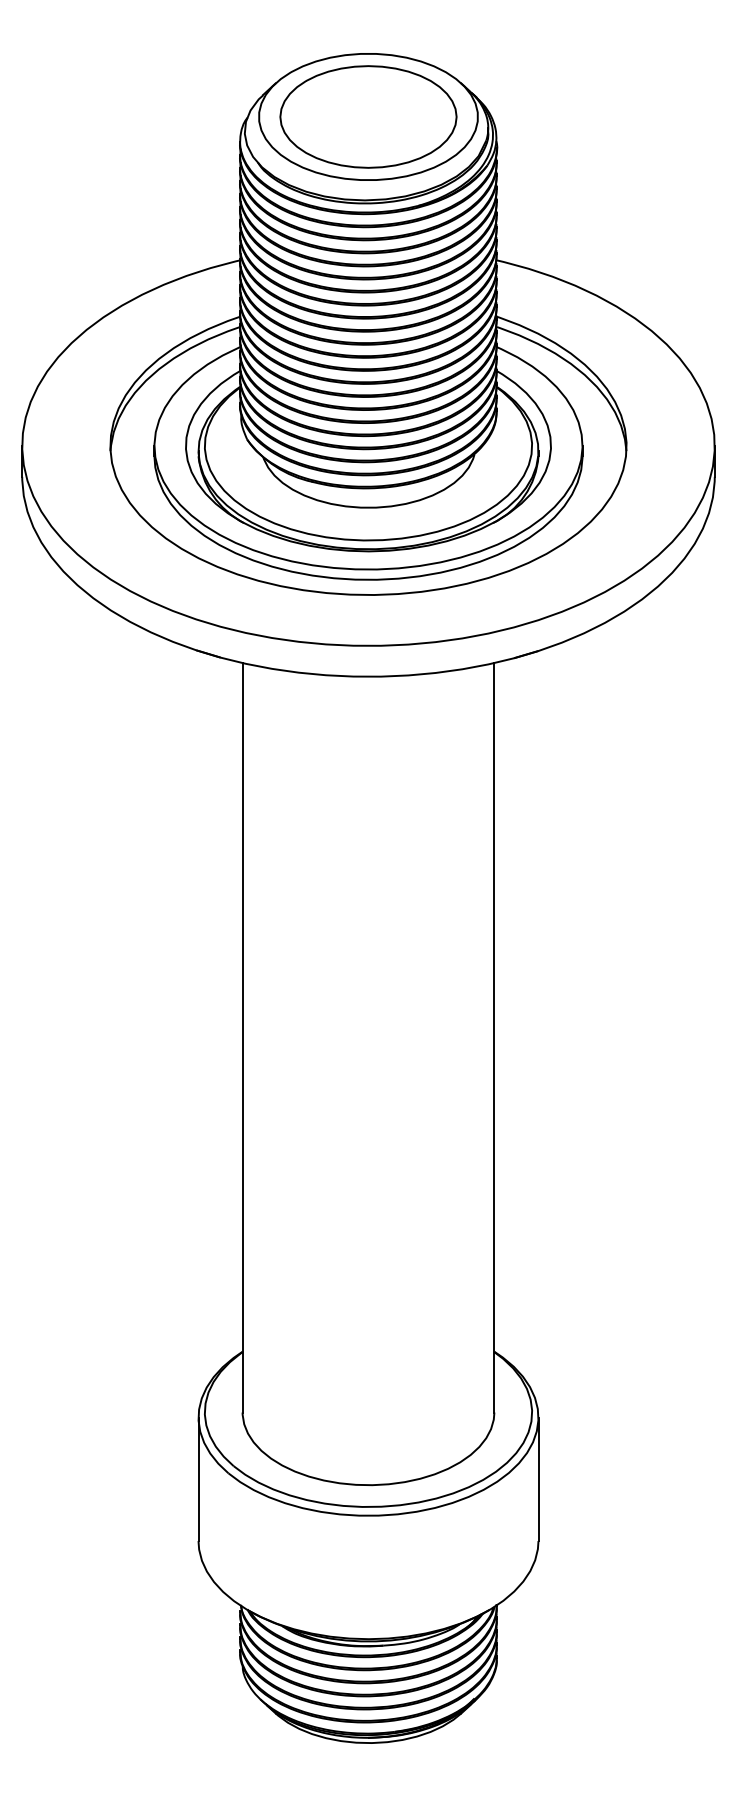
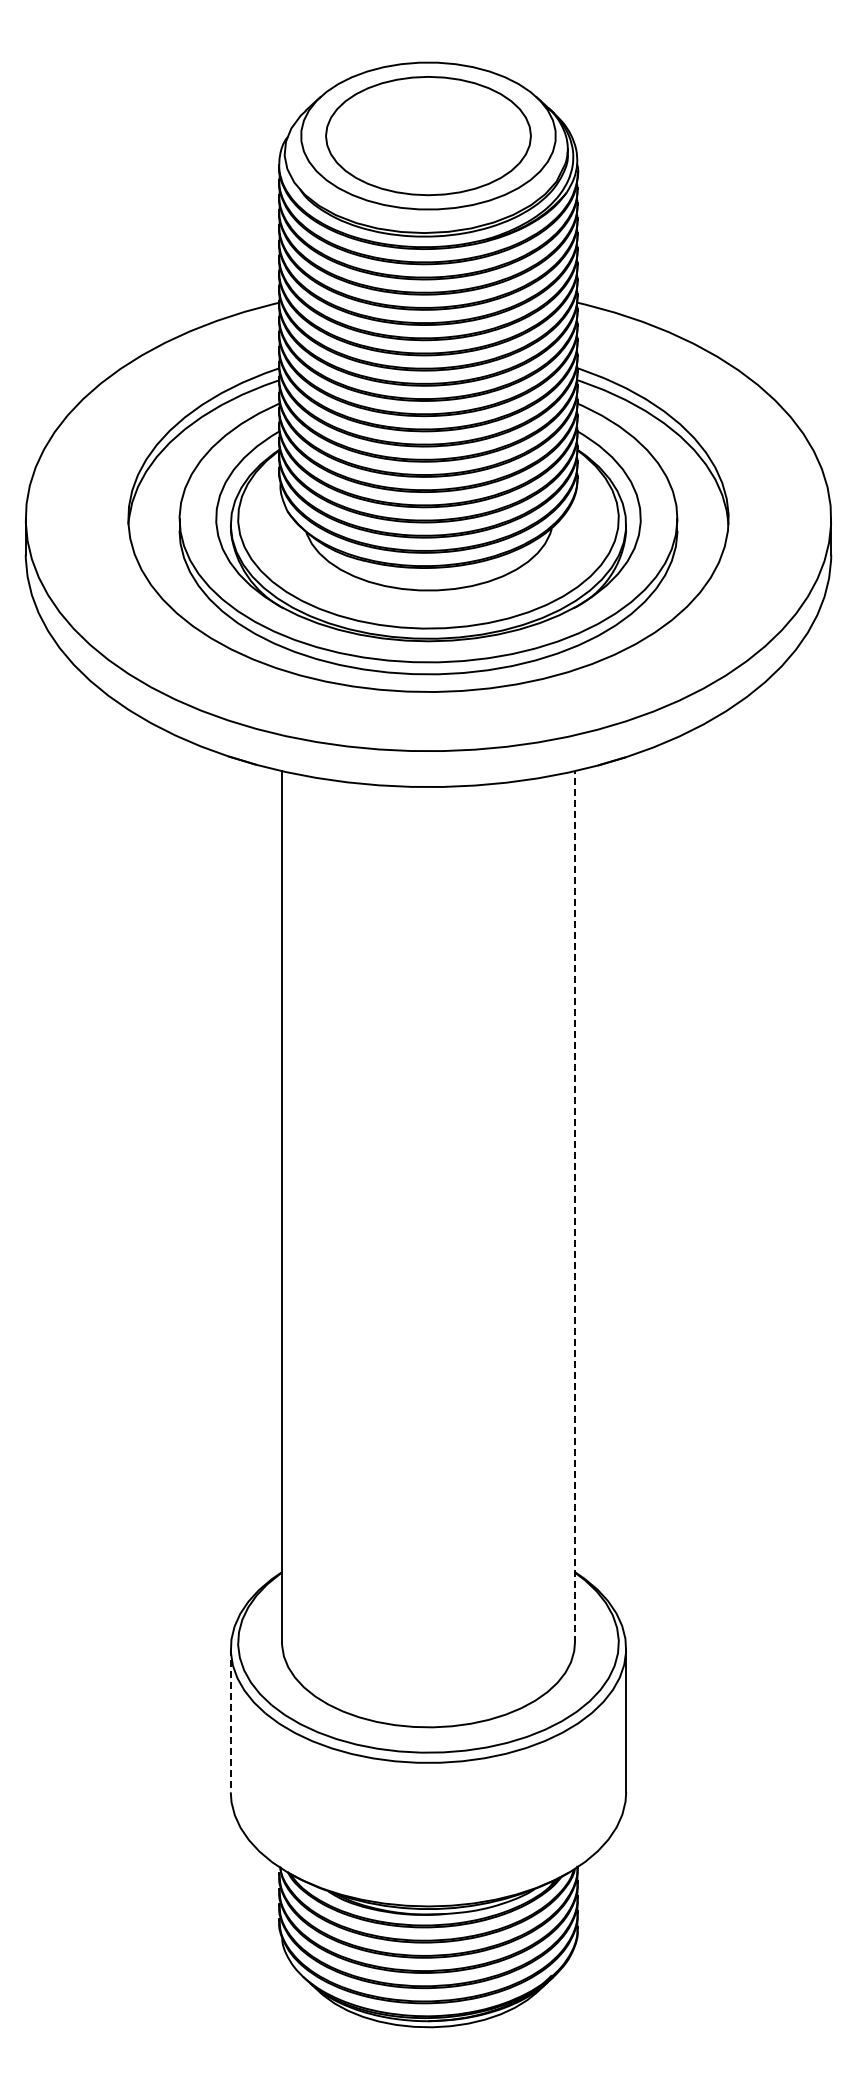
line: (494, 1038) -> (574, 1207), solid -> dashed
line: (198, 1479) -> (230, 1720), solid -> dashed

